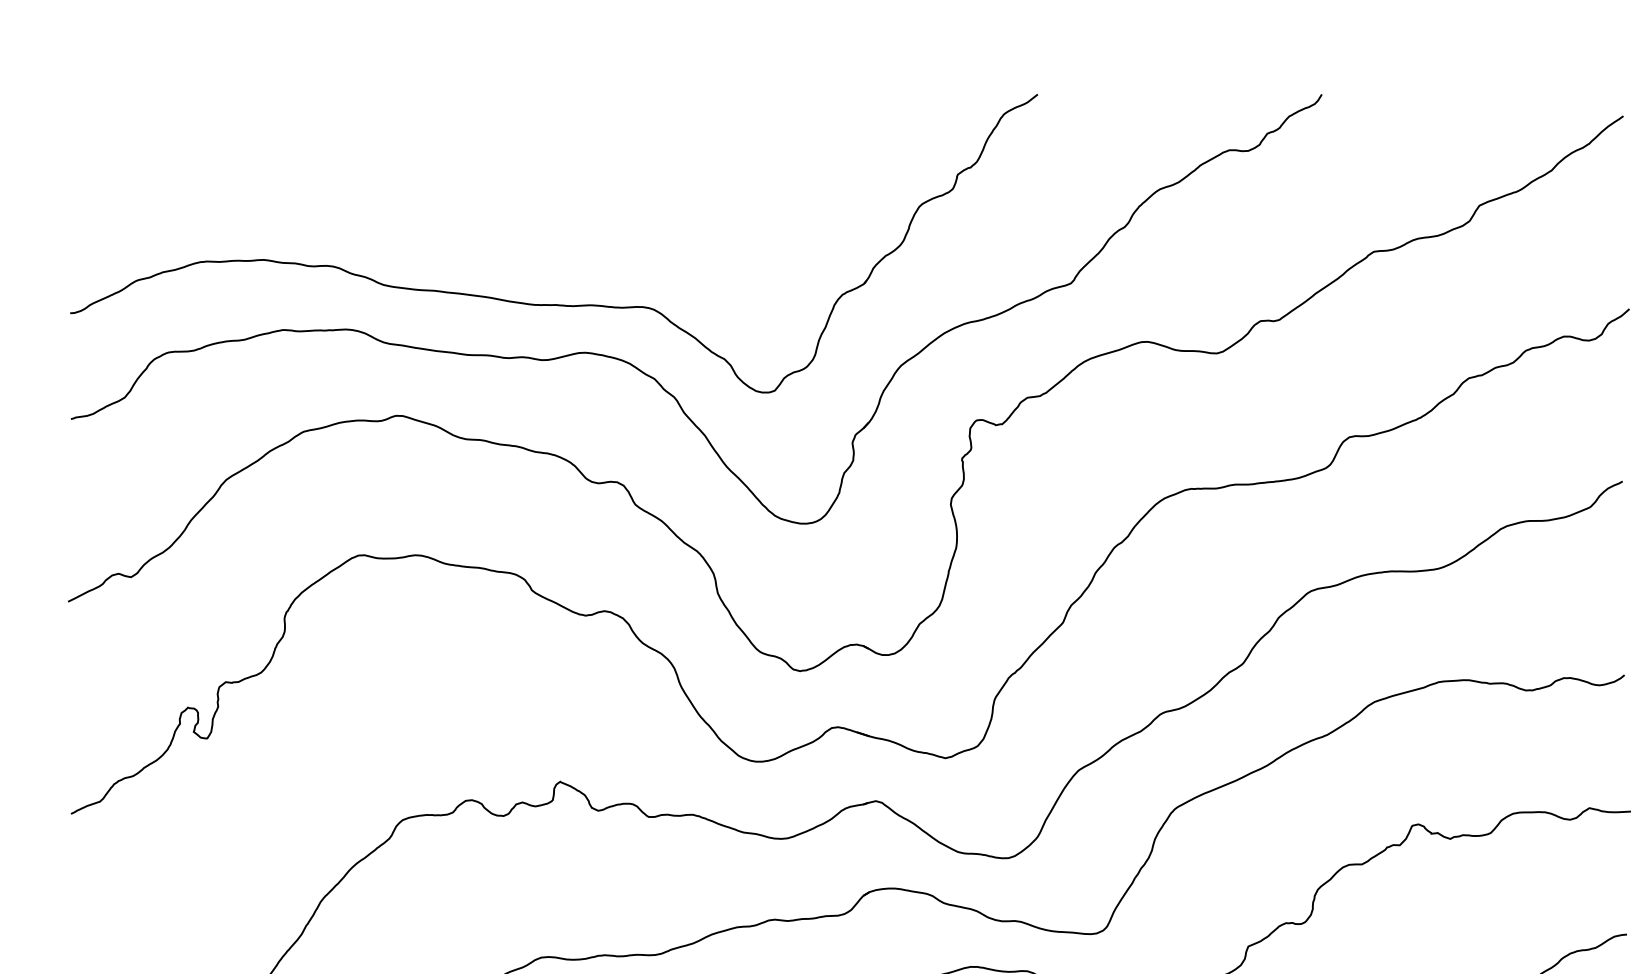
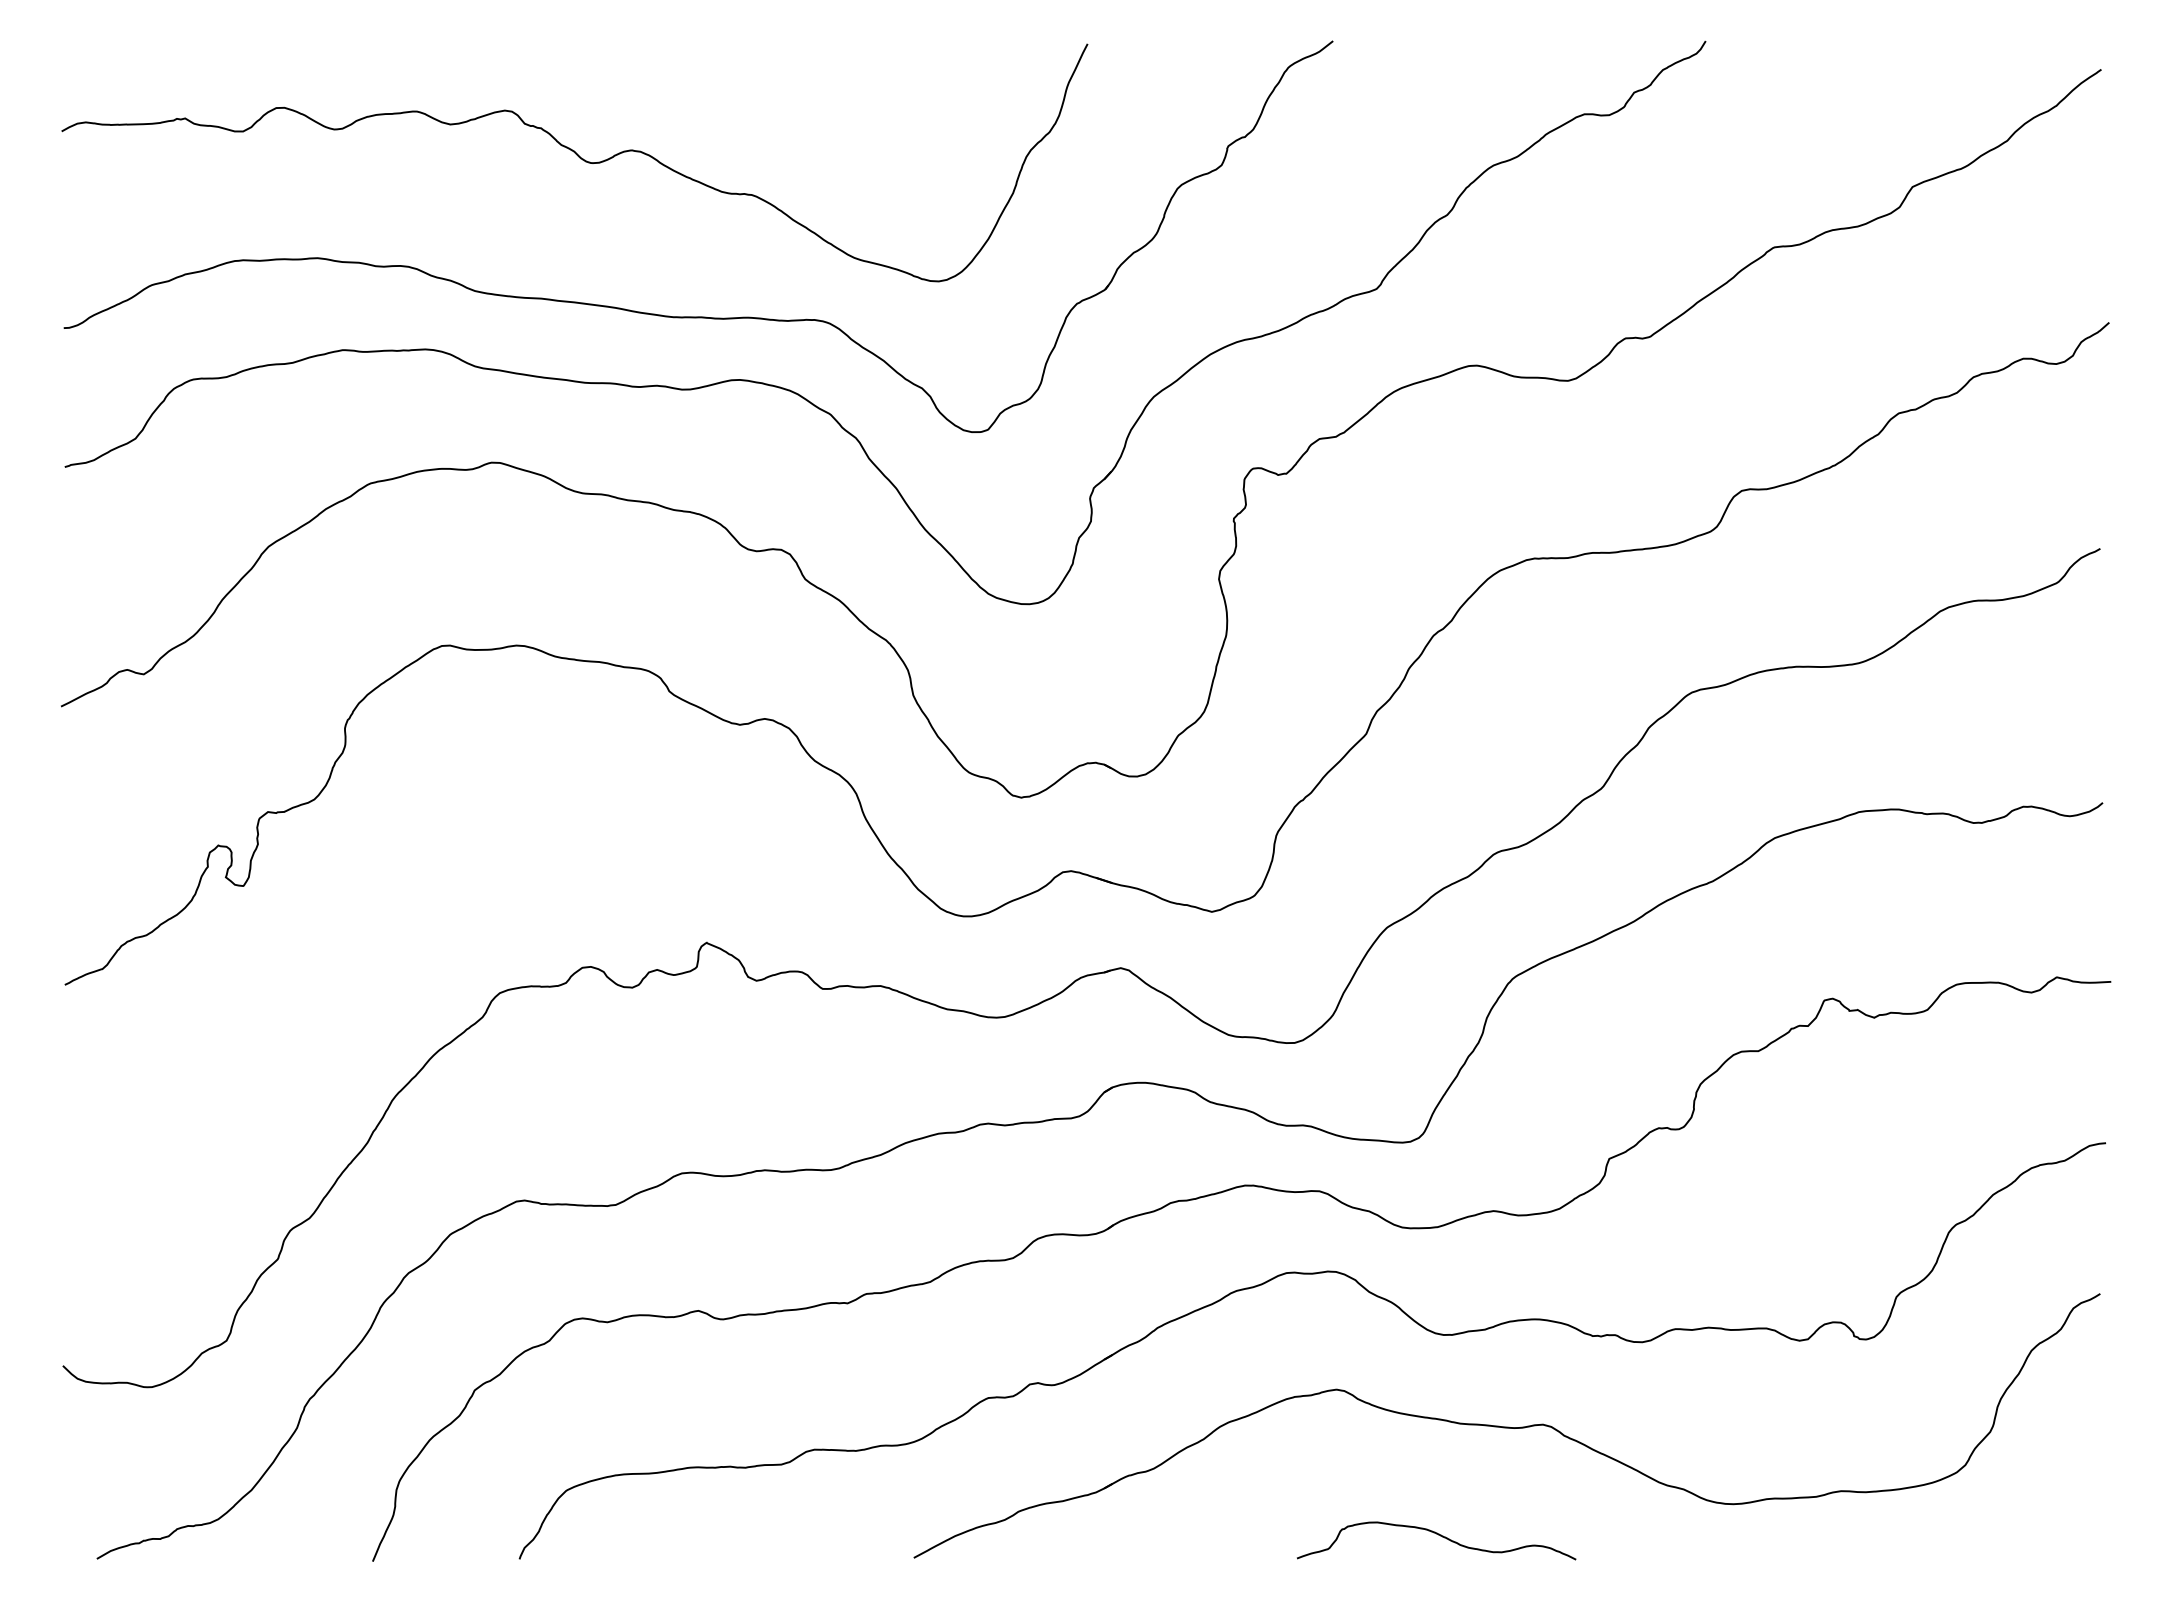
curve: (462, 183) -> (578, 157), added

